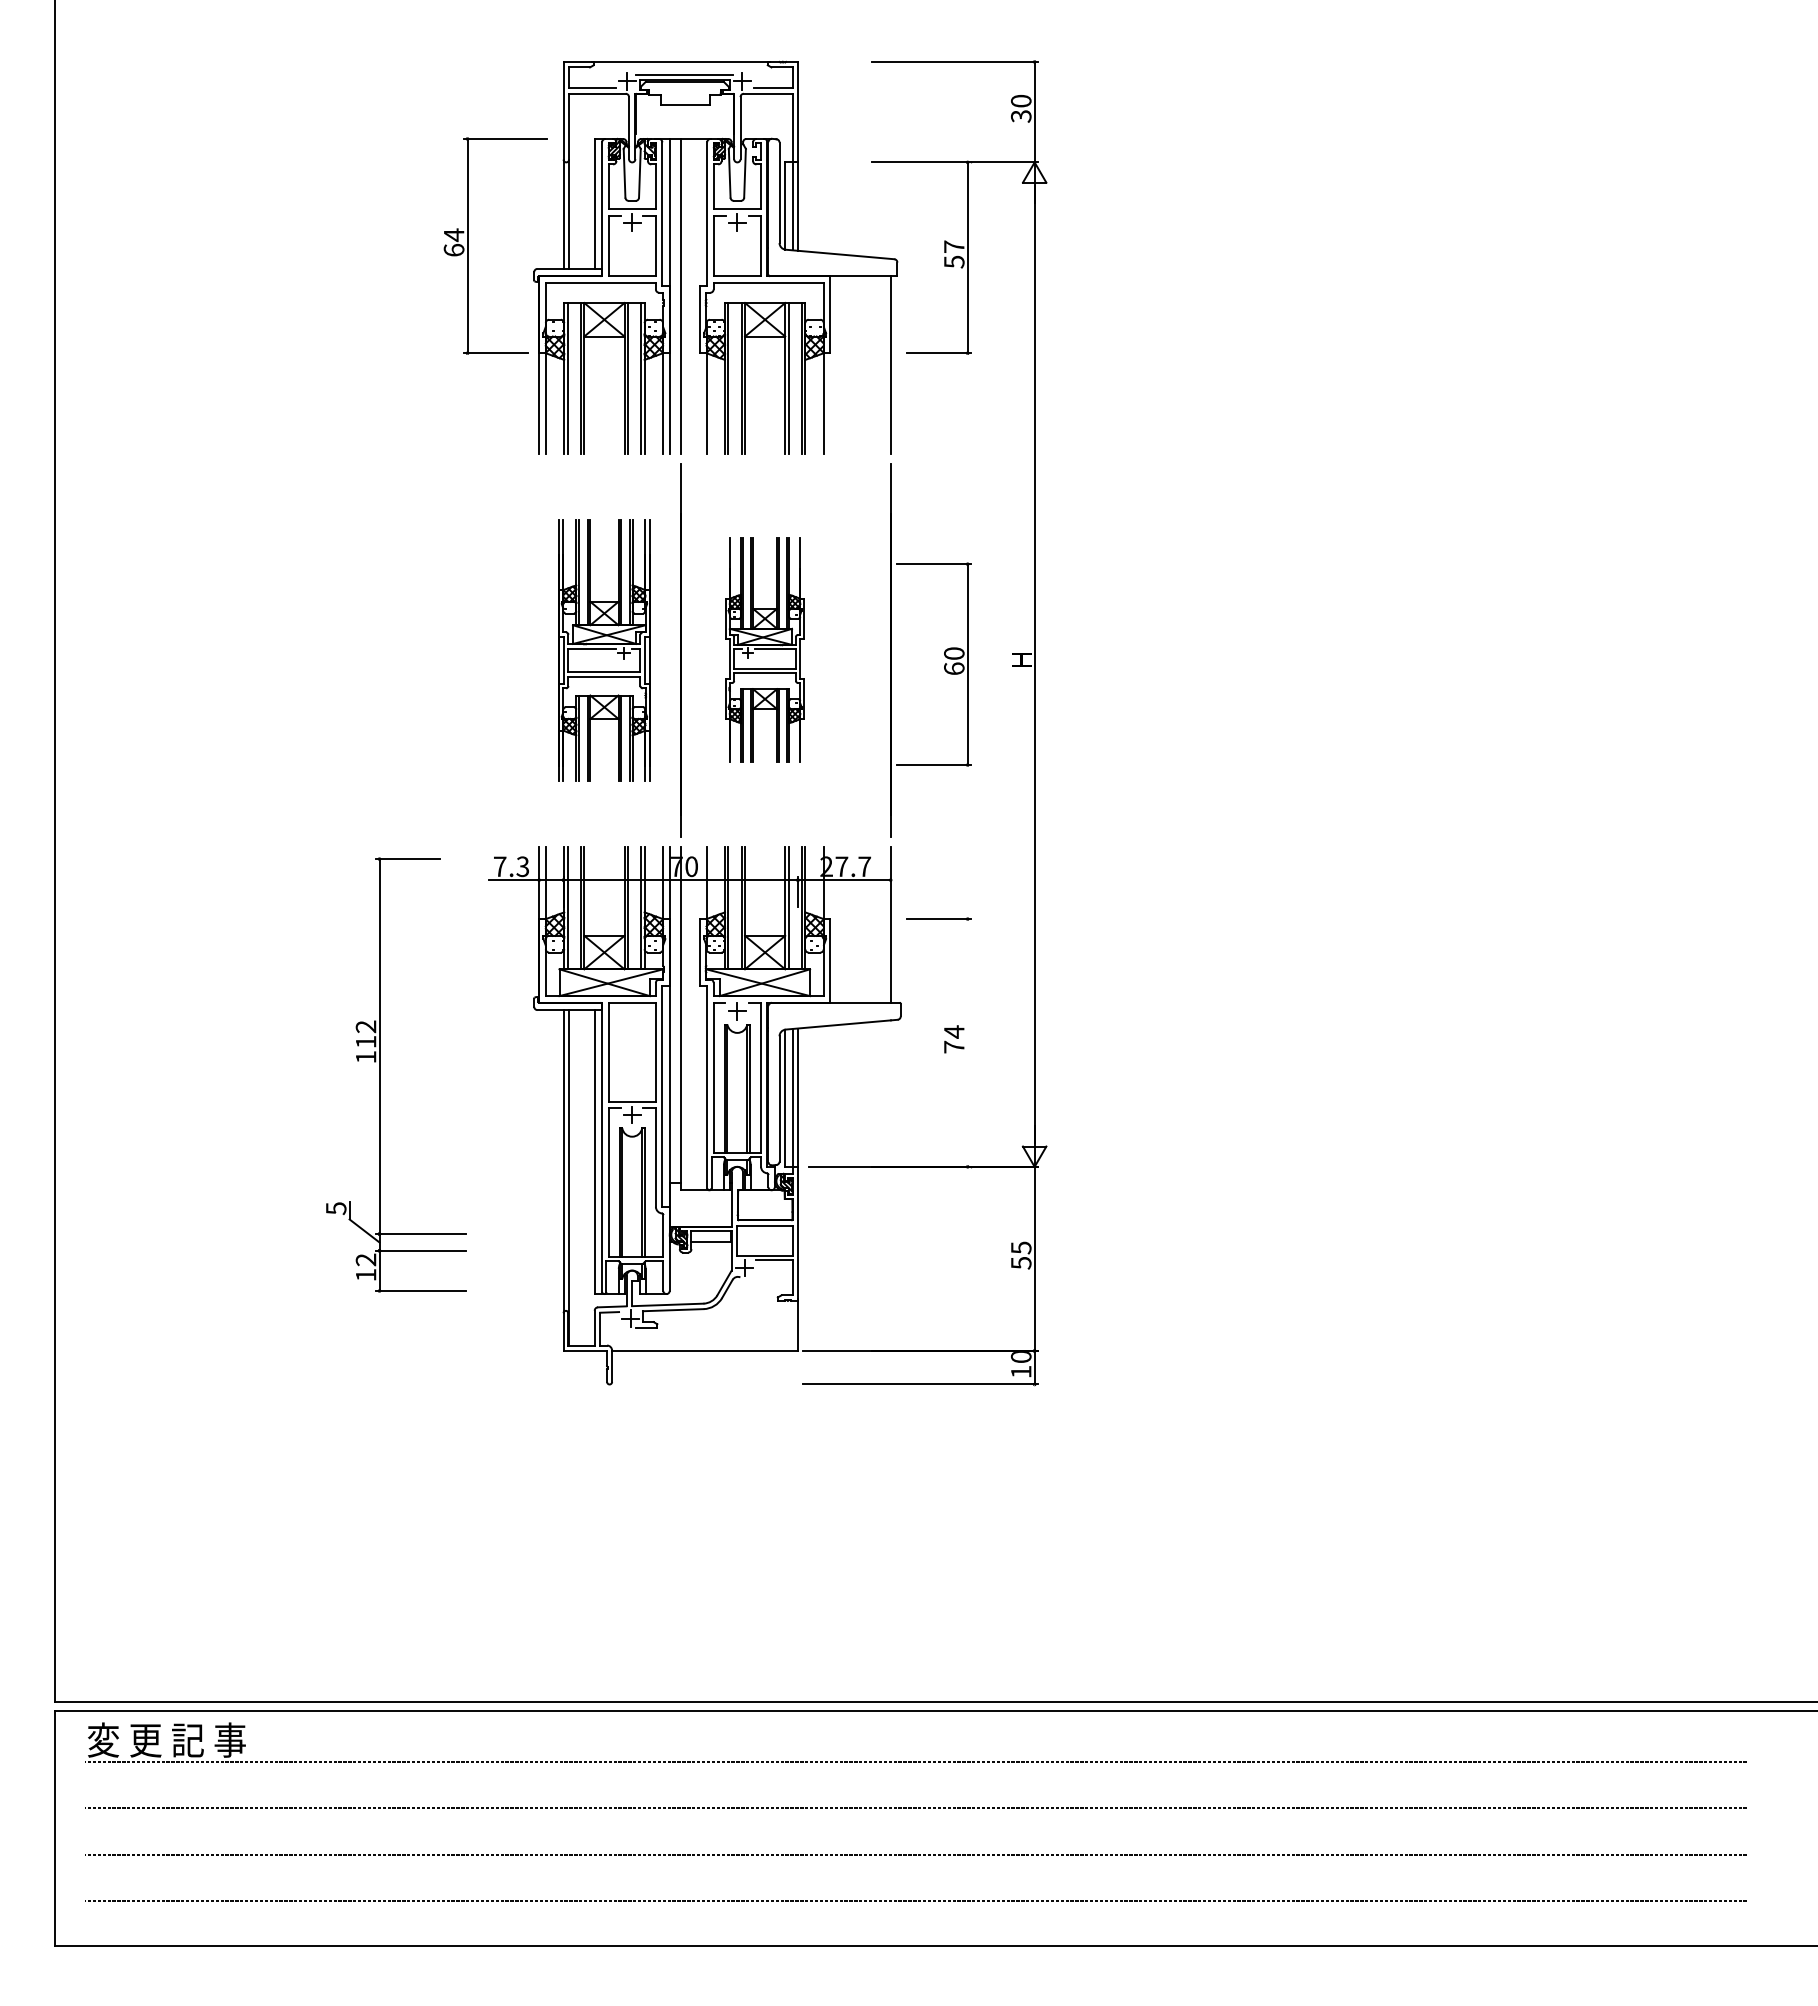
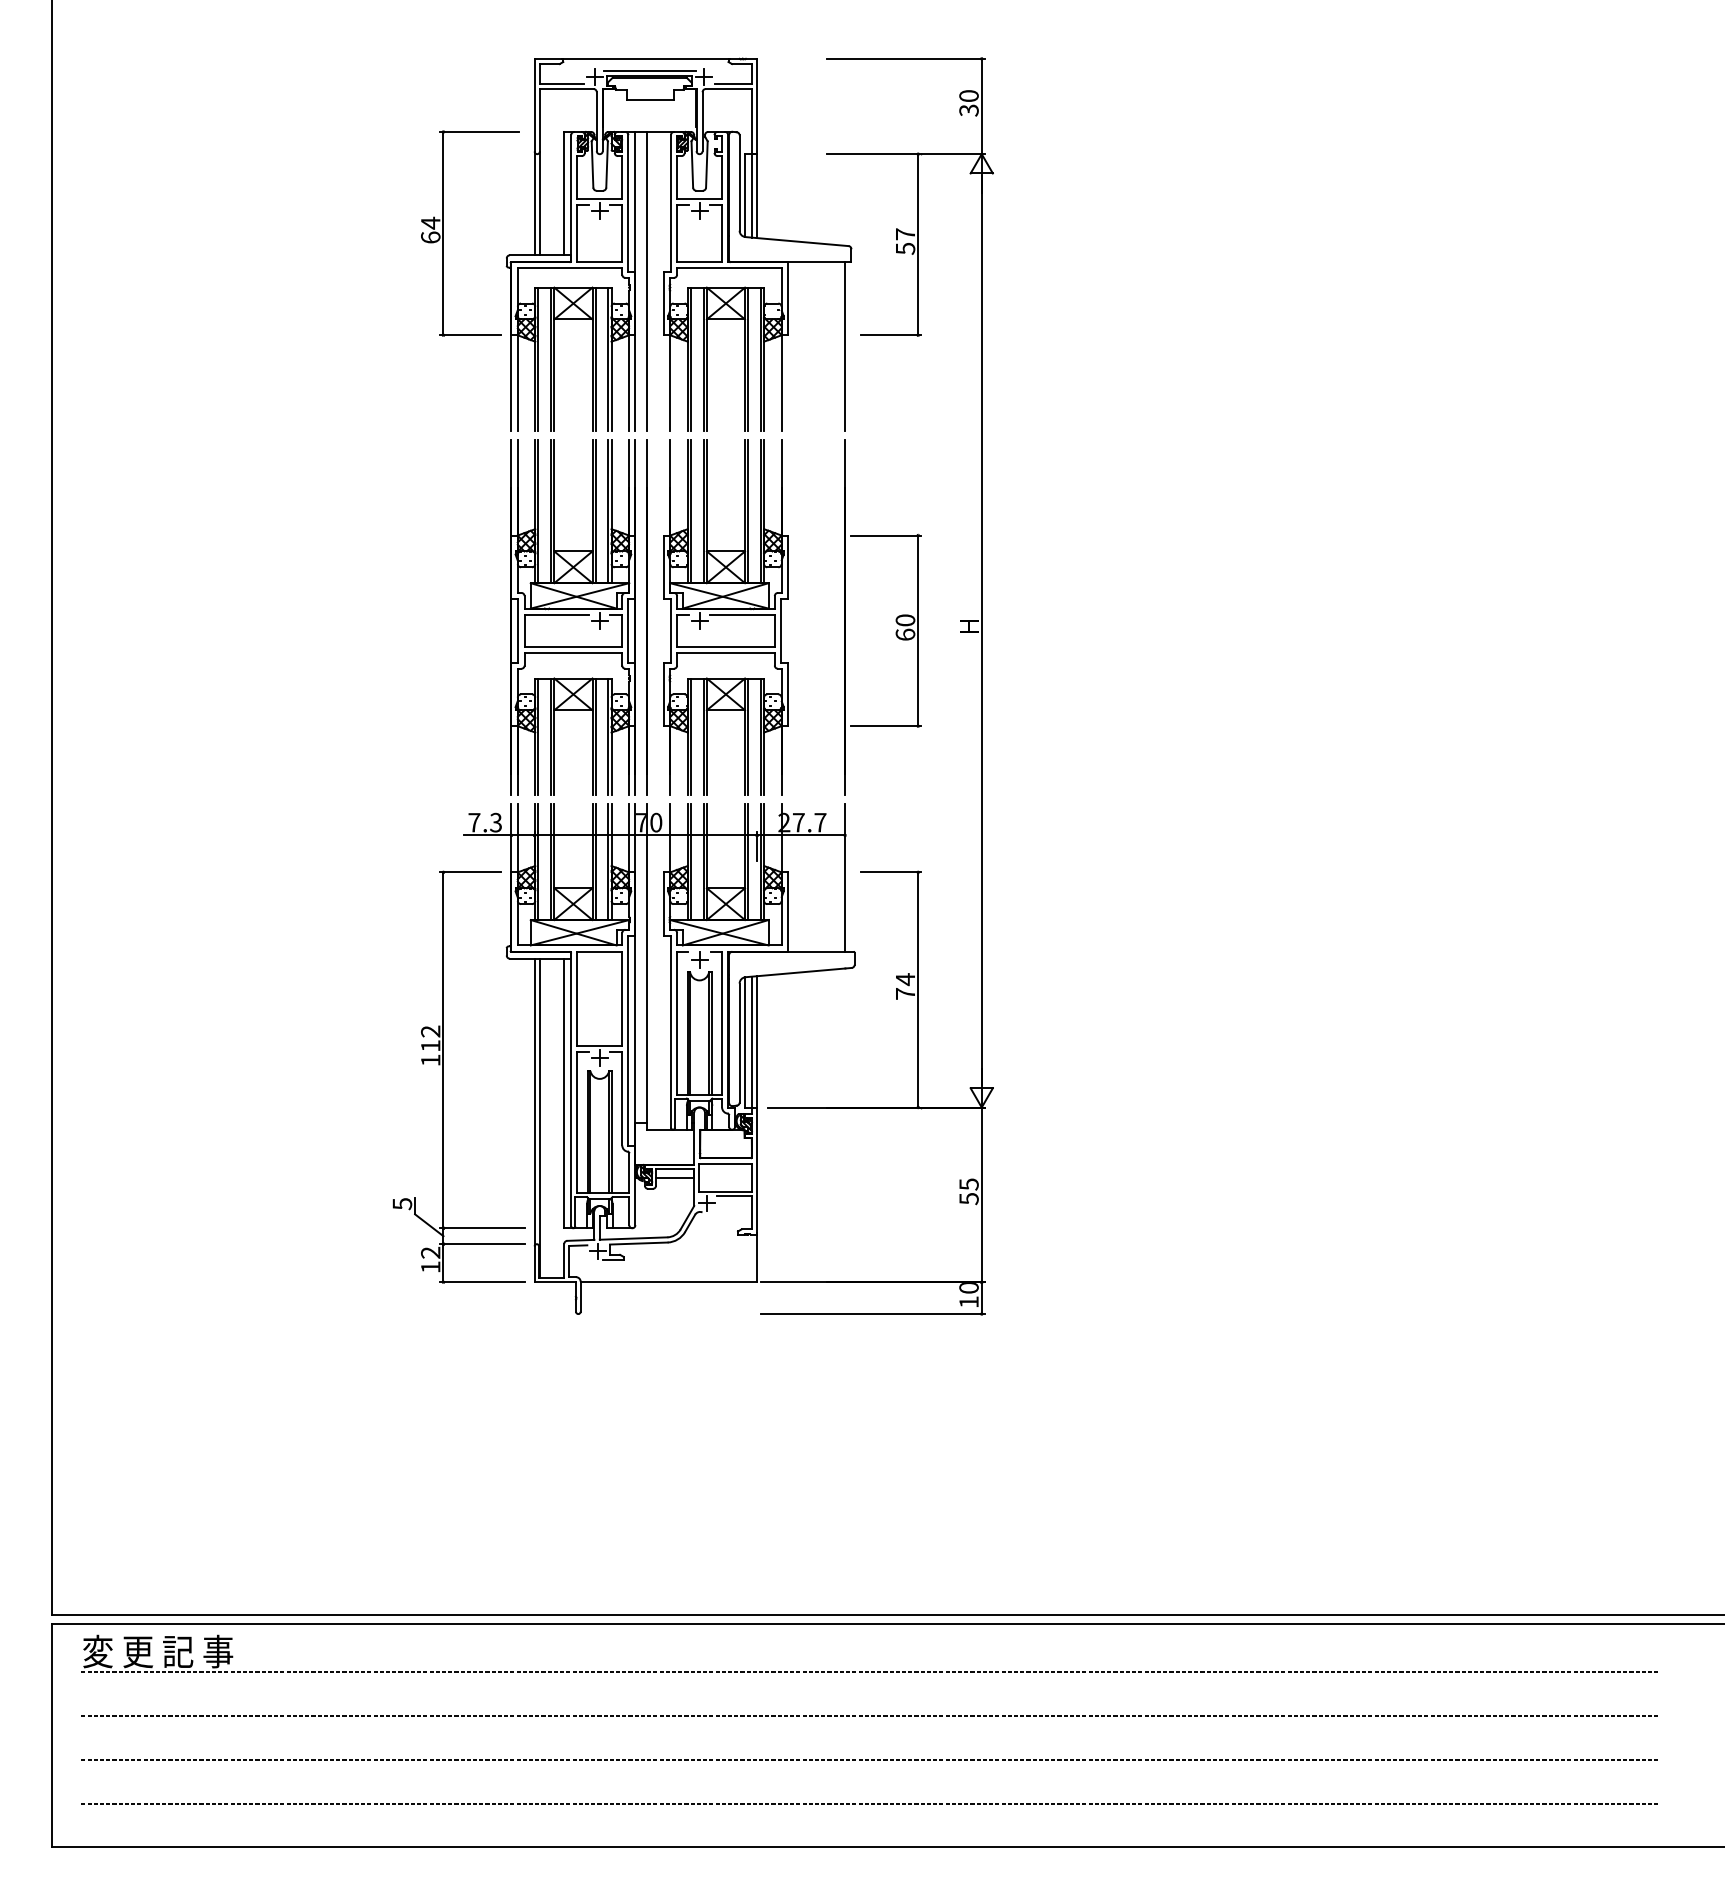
part: (604, 650) -> (573, 617), size x1.43
part: (764, 650) -> (725, 617), size x1.67
line: (967, 1042) -> (918, 989), added
part: (380, 1074) -> (444, 1076), moved

